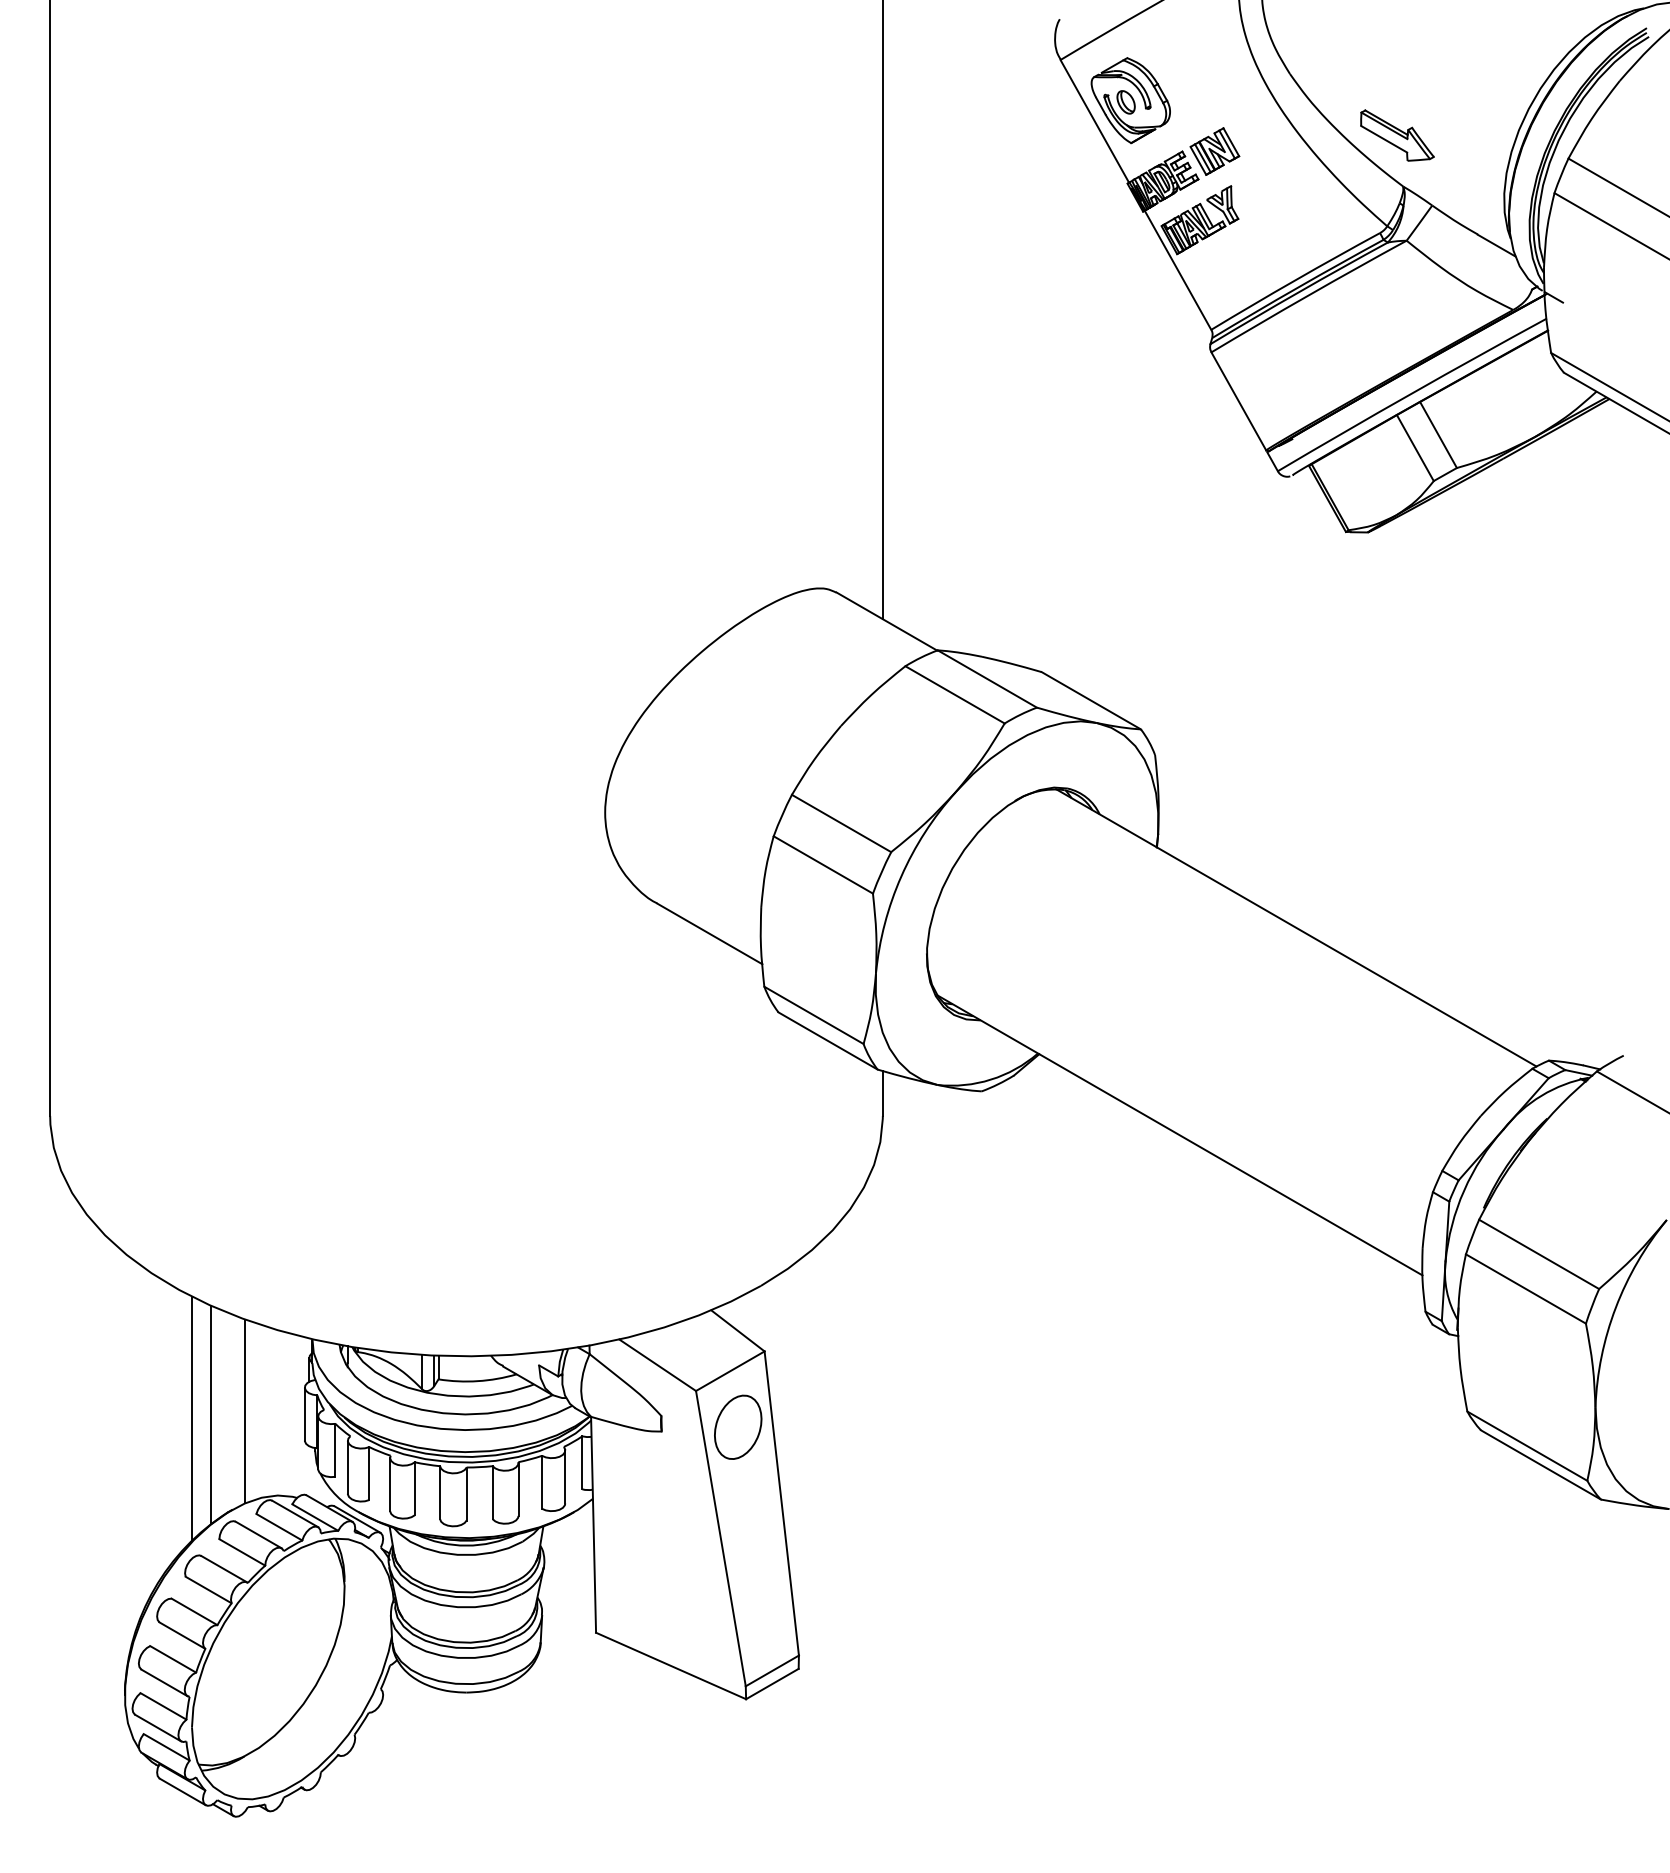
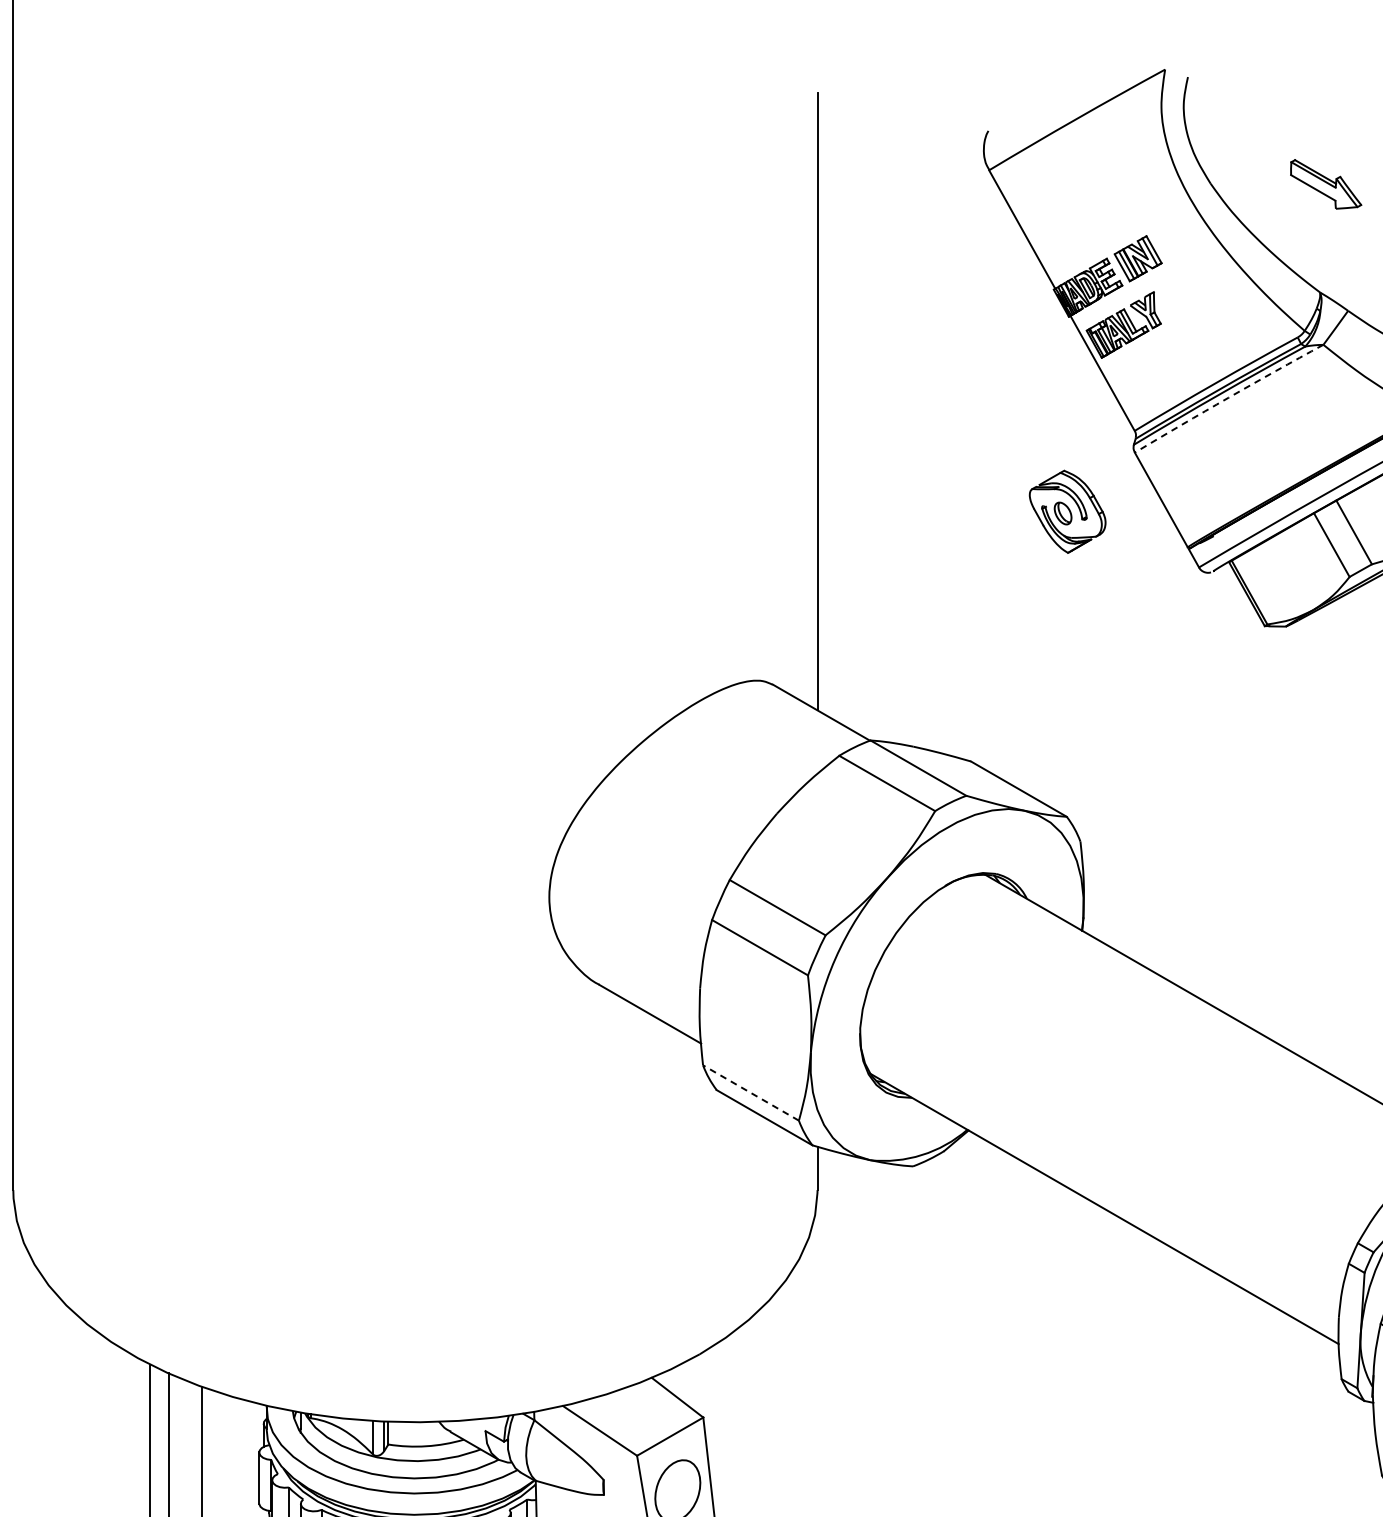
part: (1130, 100) -> (1067, 511), moved
part: (1397, 135) -> (1326, 184), moved
arc: (1308, 295) -> (1228, 397), solid -> dashed
line: (813, 1015) -> (750, 1093), solid -> dashed

